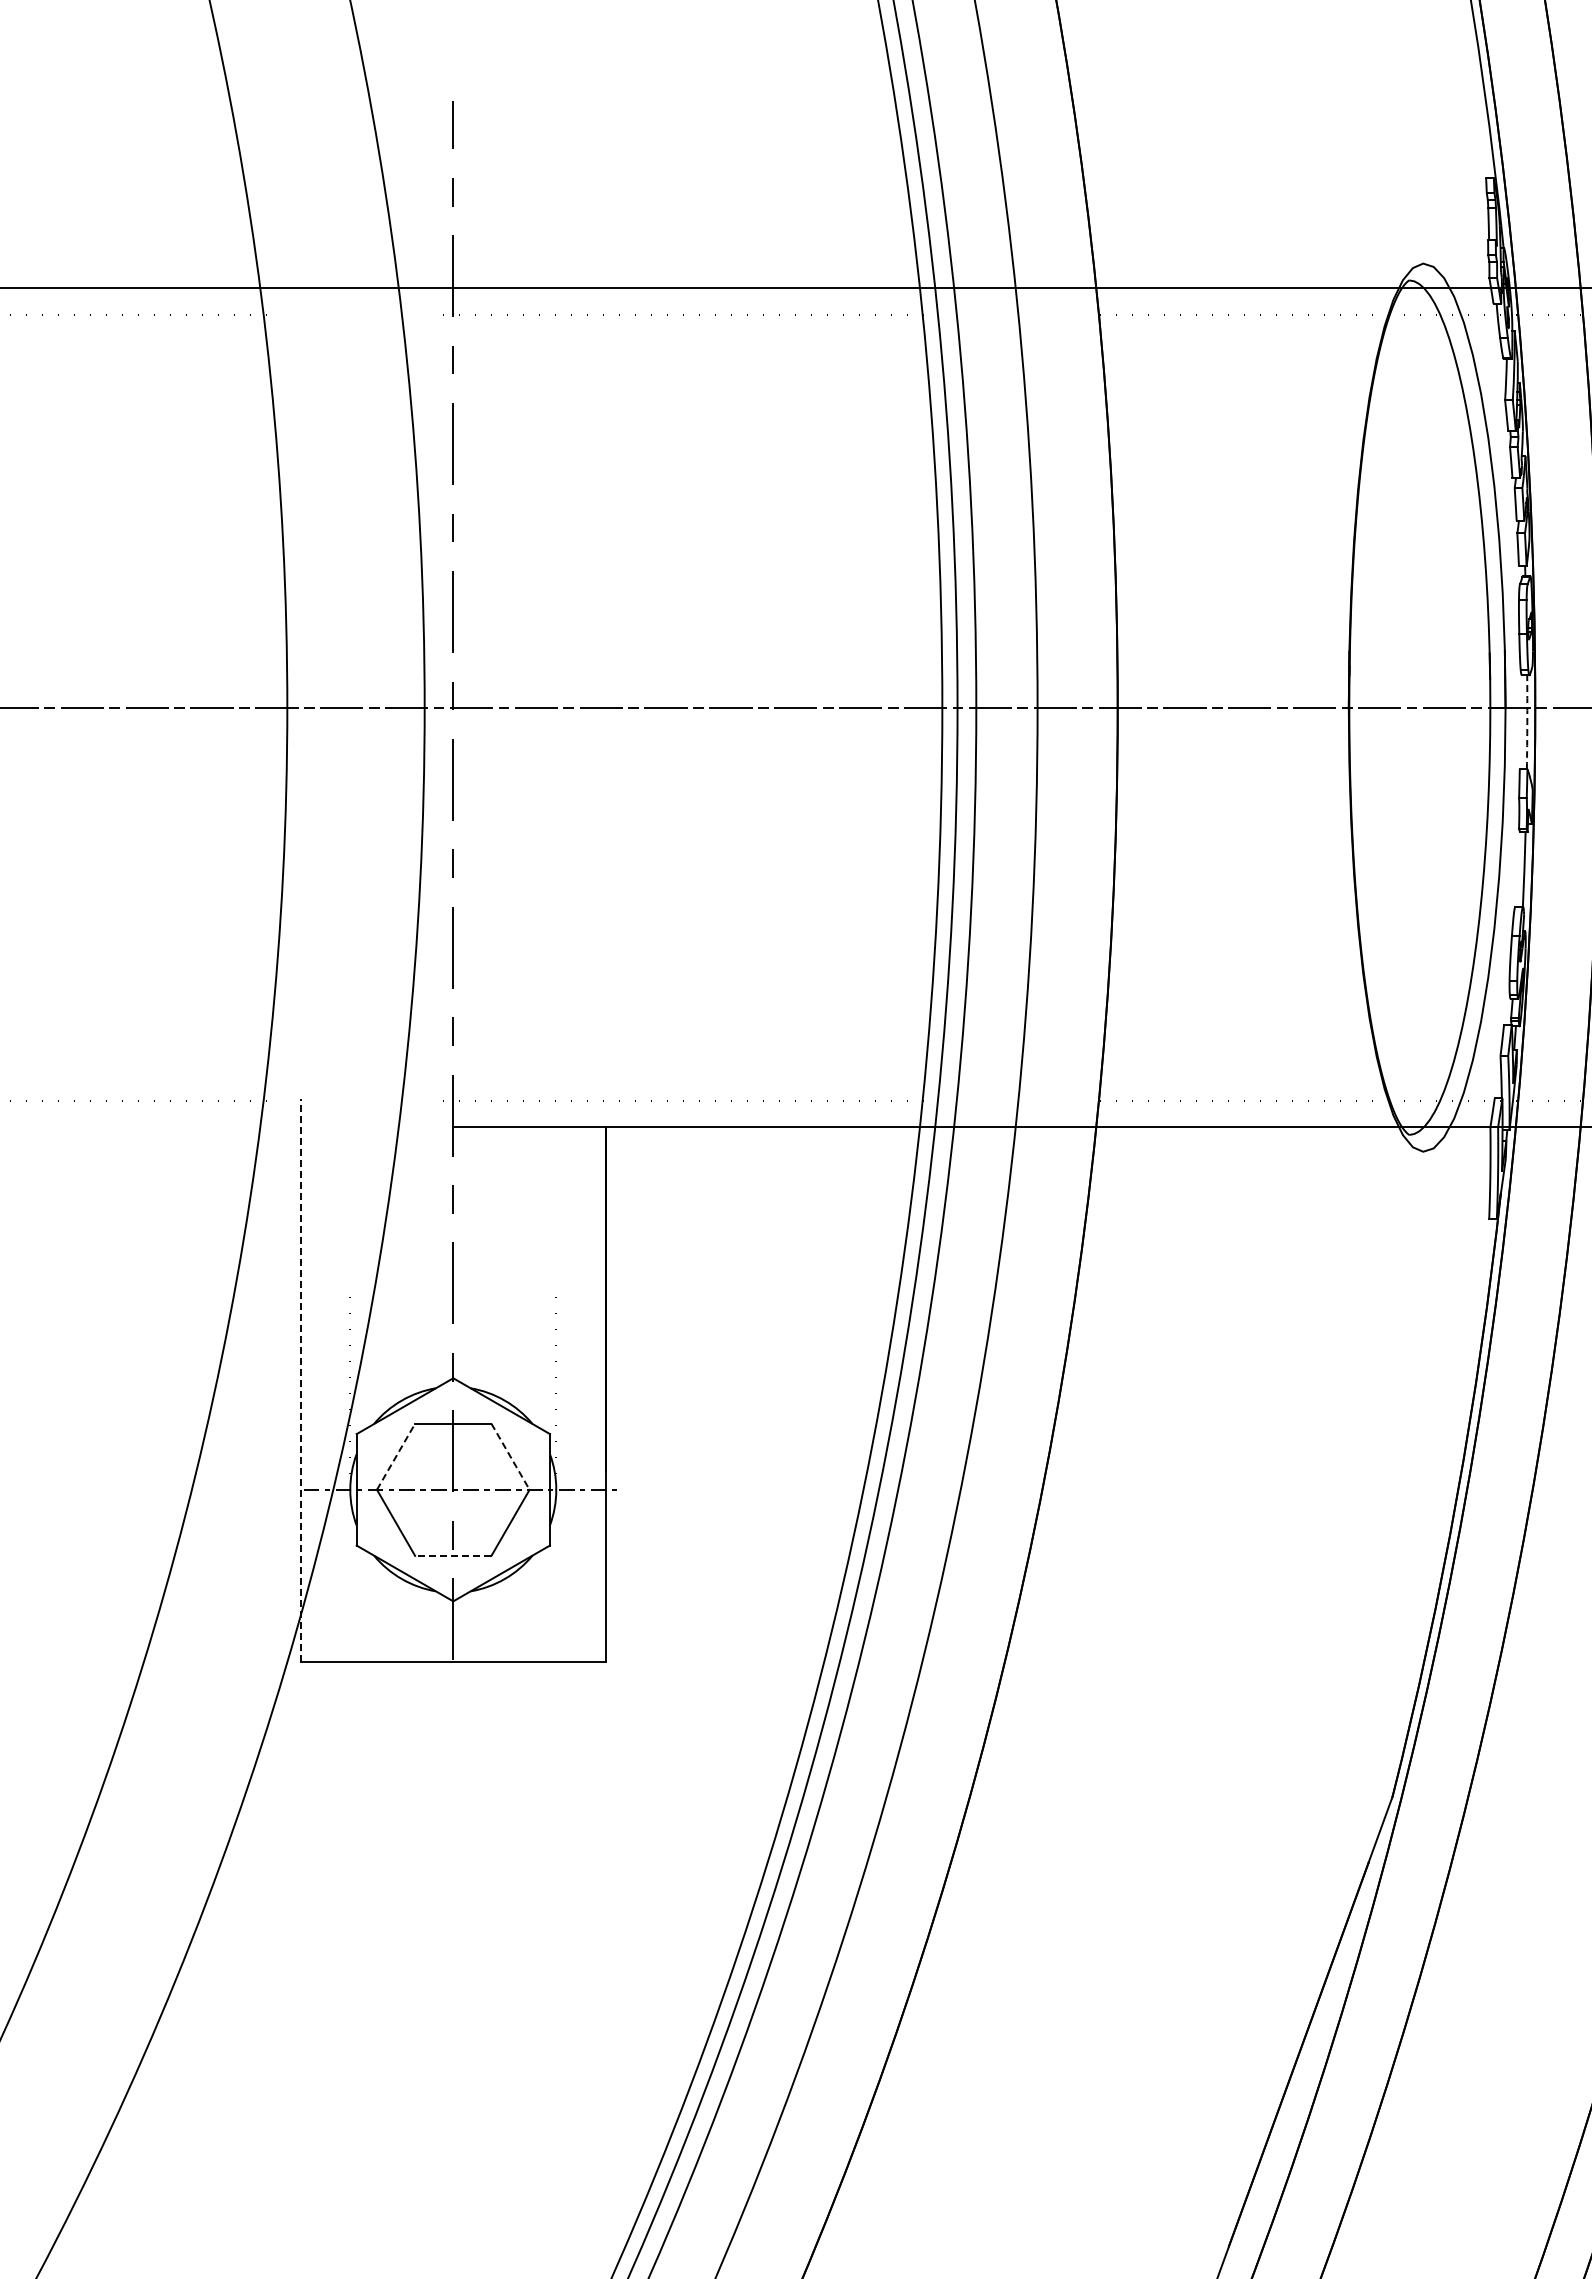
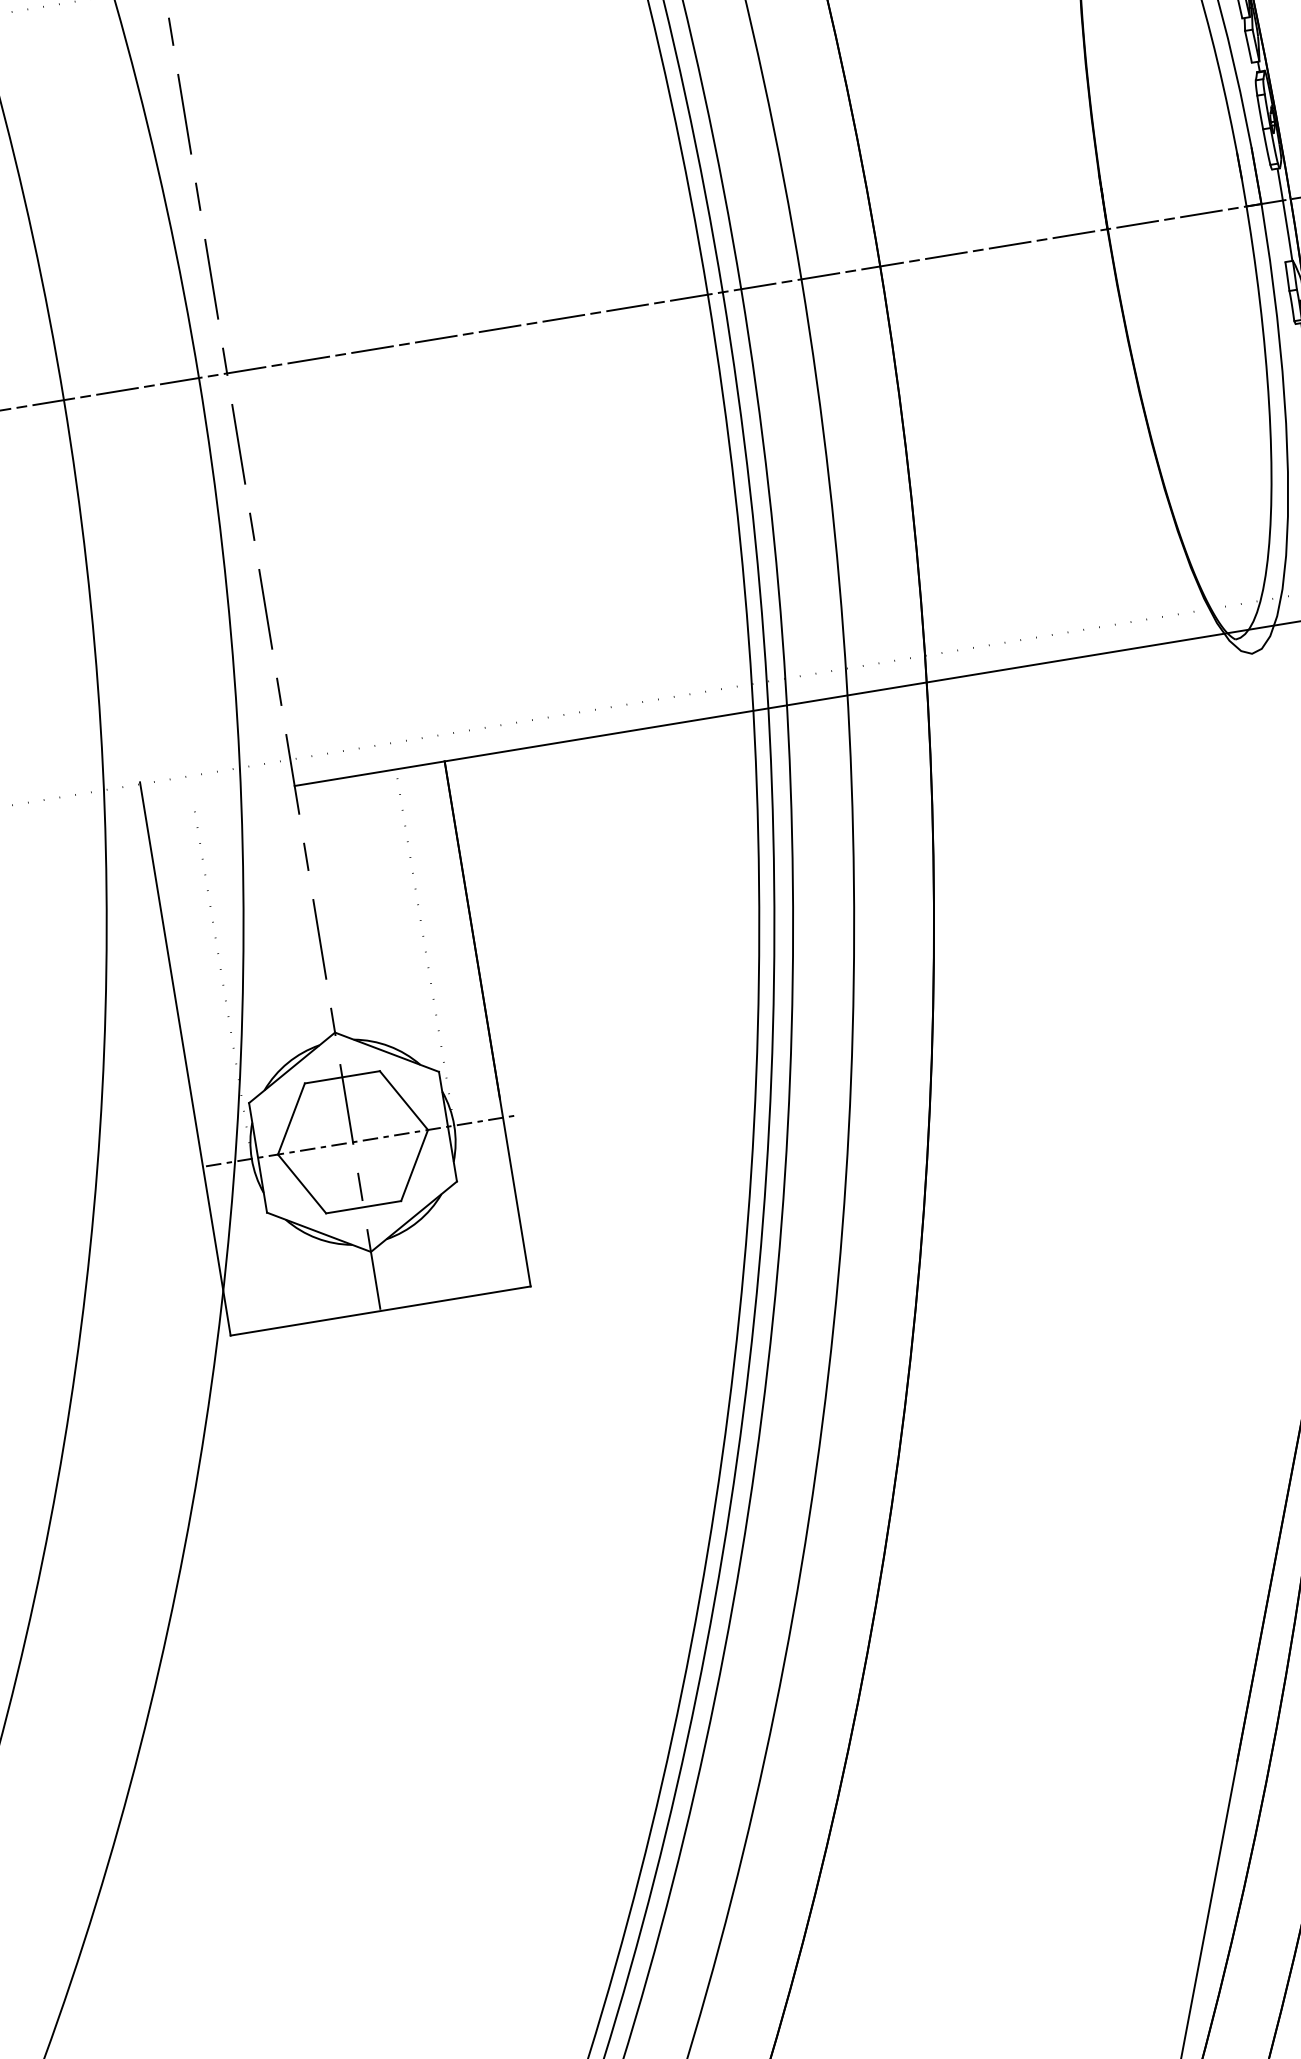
arc: (1527, 722) -> (1285, 215), dashed -> solid
line: (300, 1379) -> (185, 1058), dashed -> solid
line: (396, 1456) -> (291, 1118), dashed -> solid
line: (510, 1457) -> (404, 1101), dashed -> solid
line: (452, 1555) -> (362, 1206), dashed -> solid

